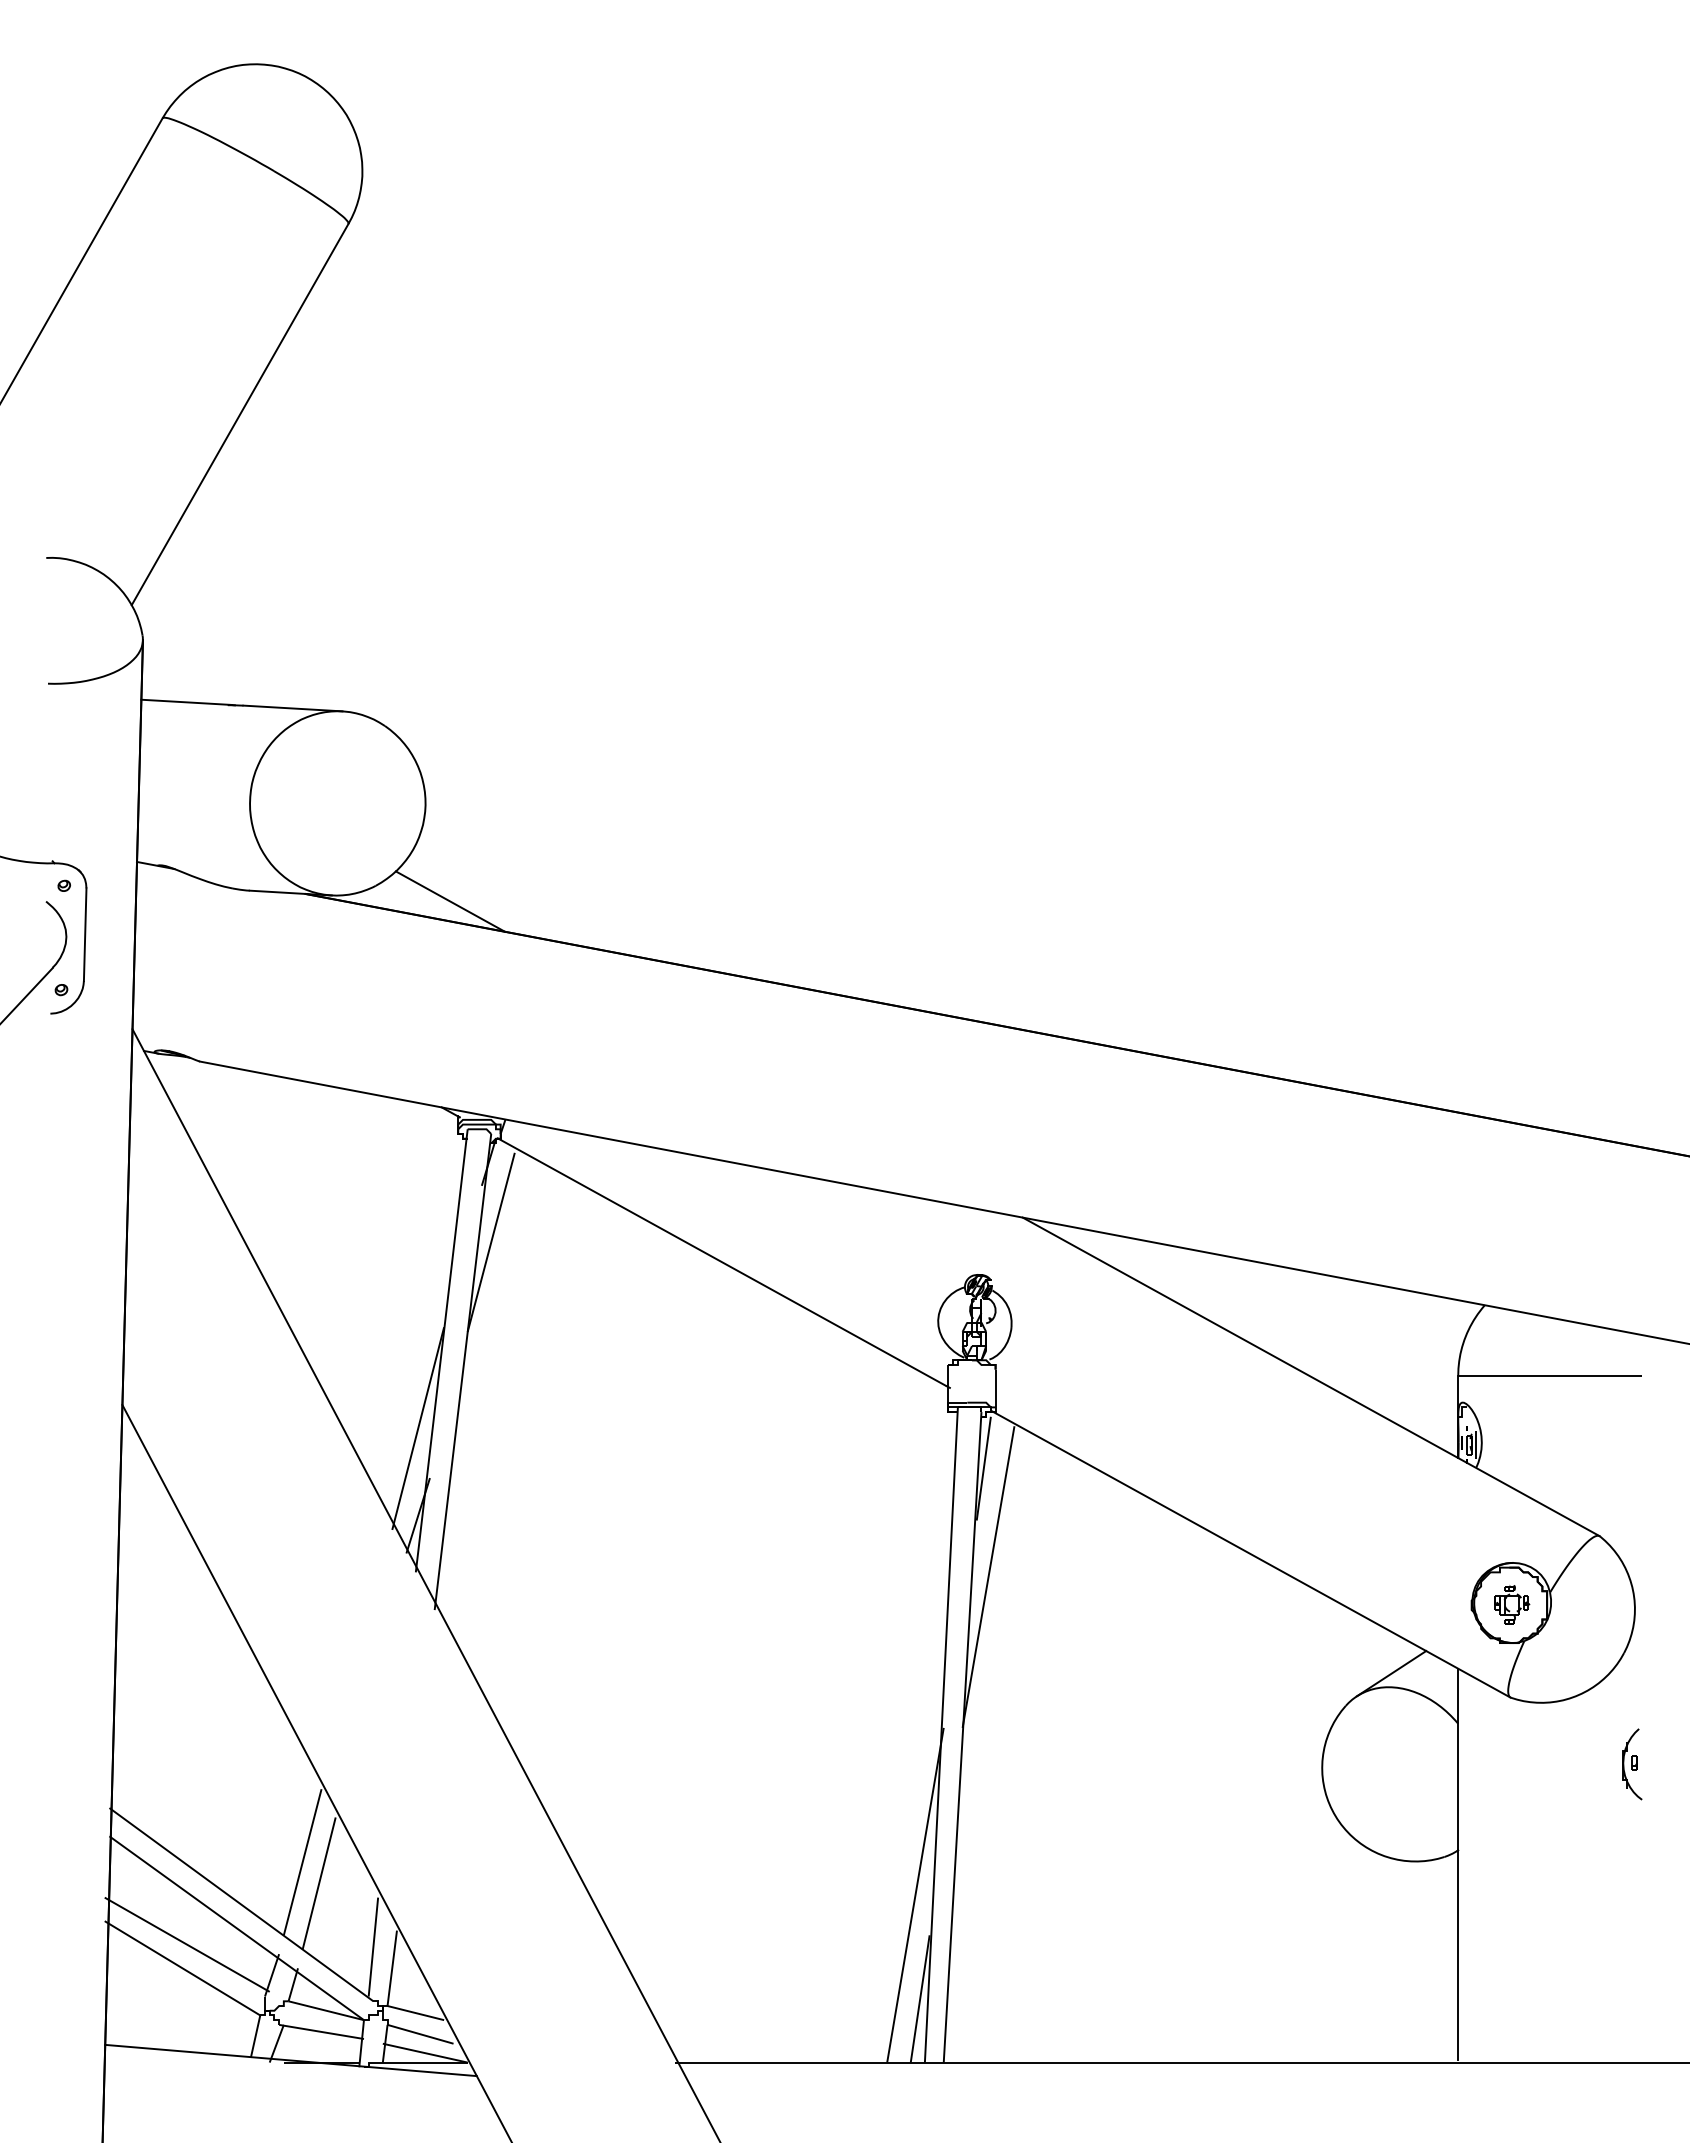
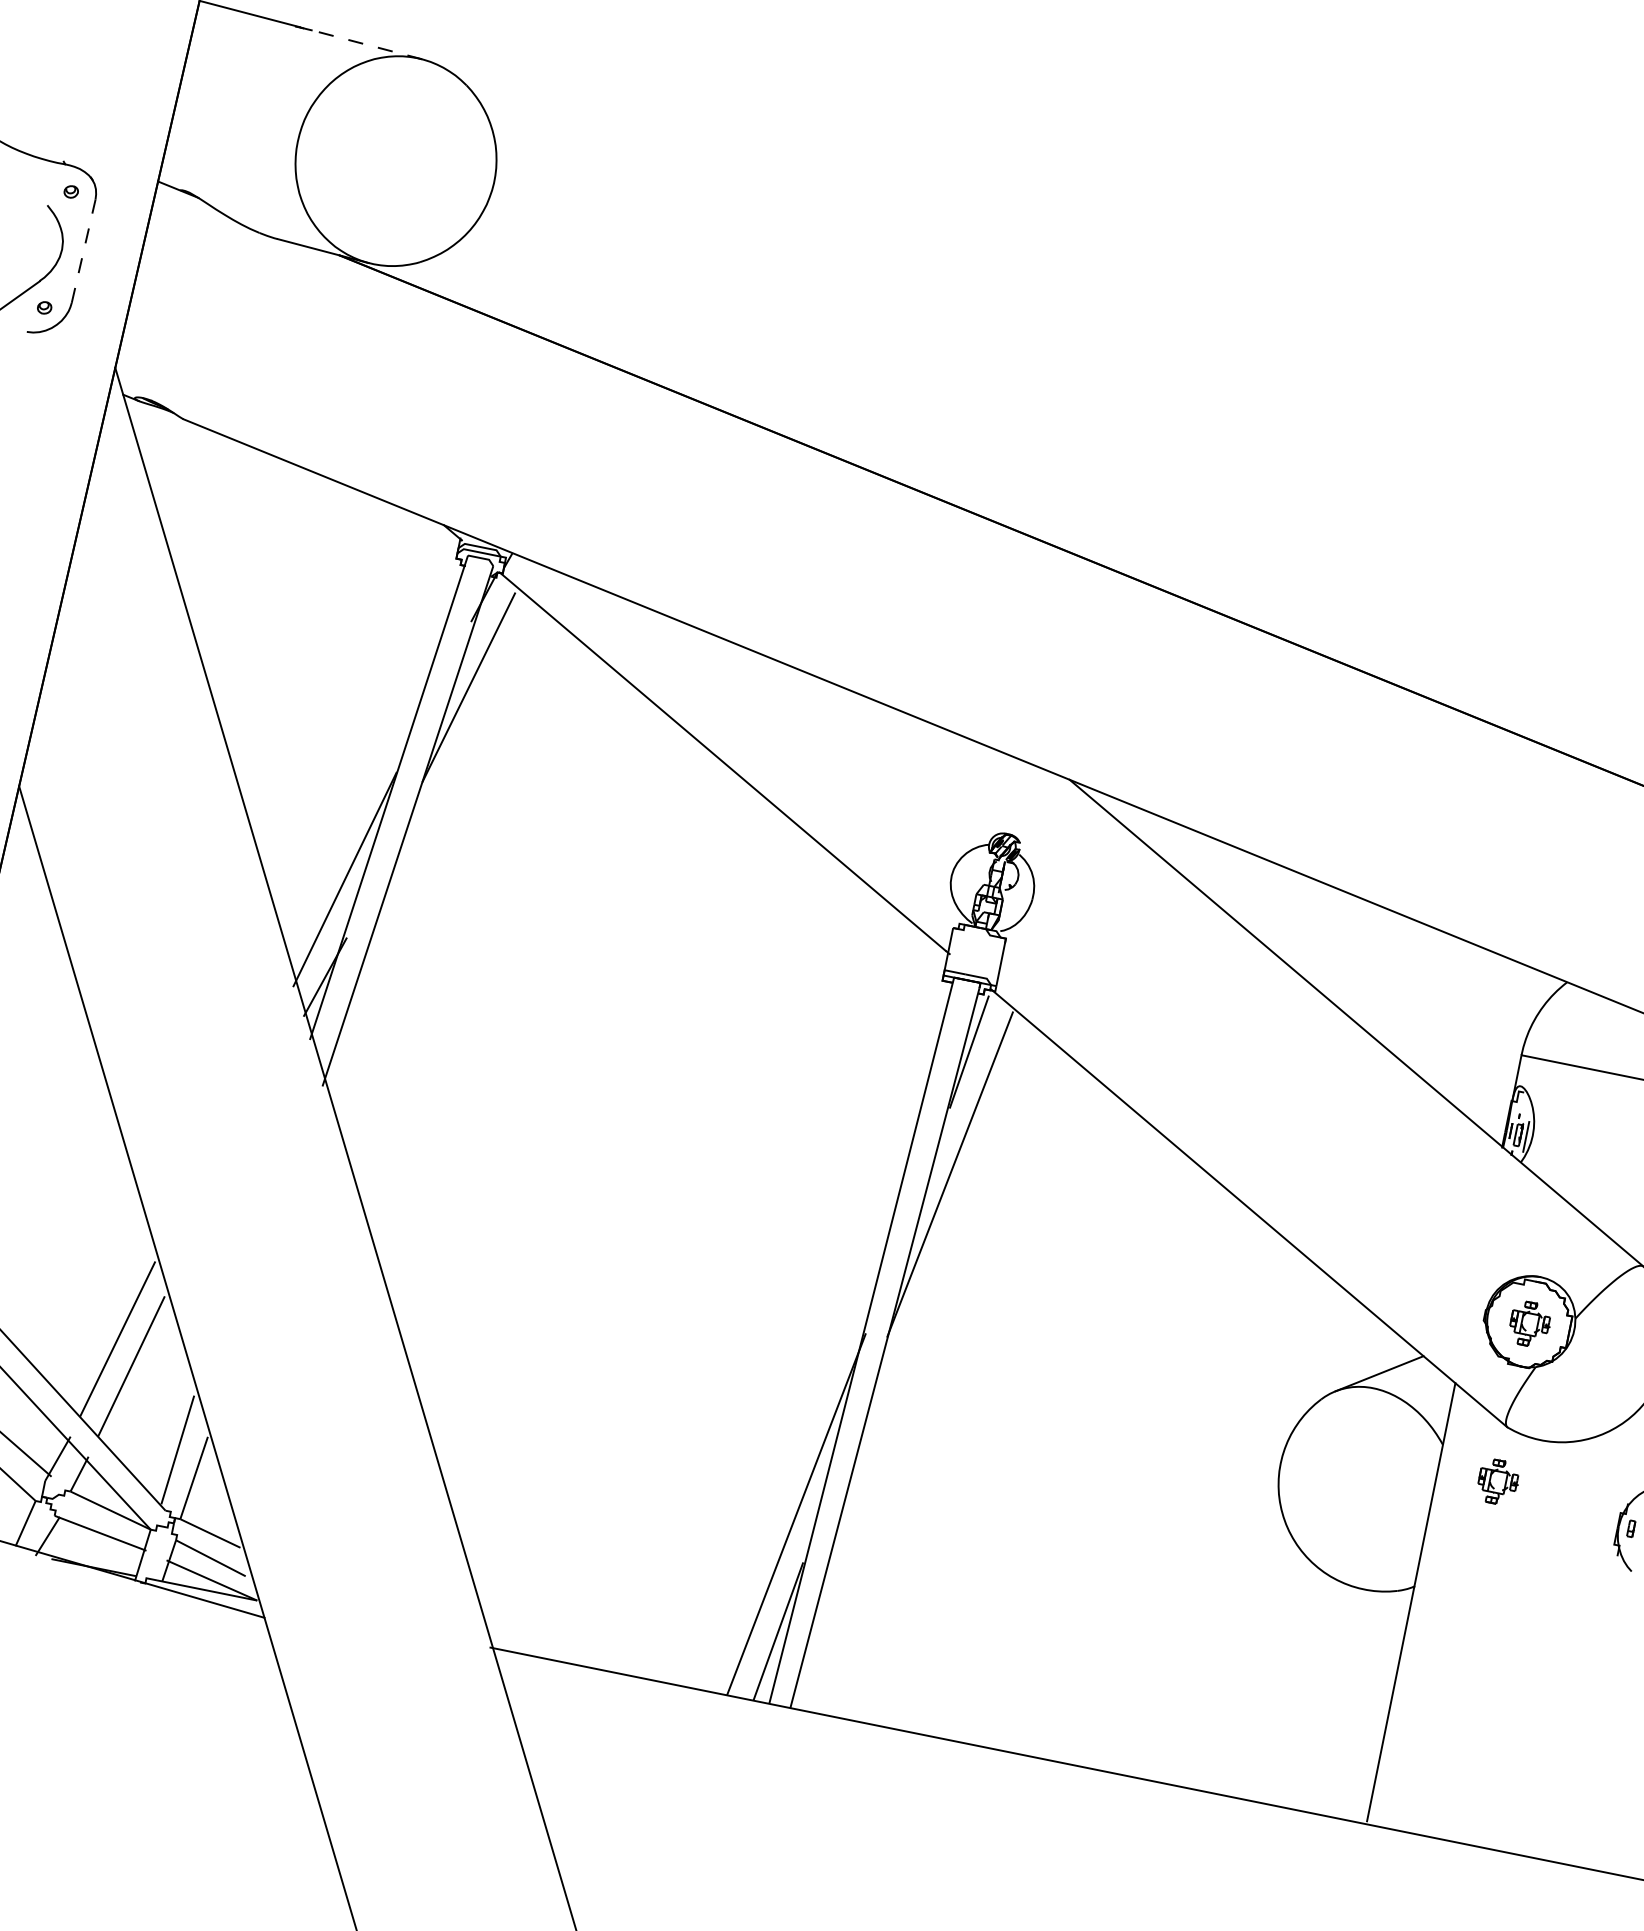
line: (292, 708) -> (366, 44), solid -> dashed
line: (450, 901) -> (500, 296), removed
line: (85, 934) -> (84, 251), solid -> dashed
part: (1512, 1745) -> (1498, 1481), added

